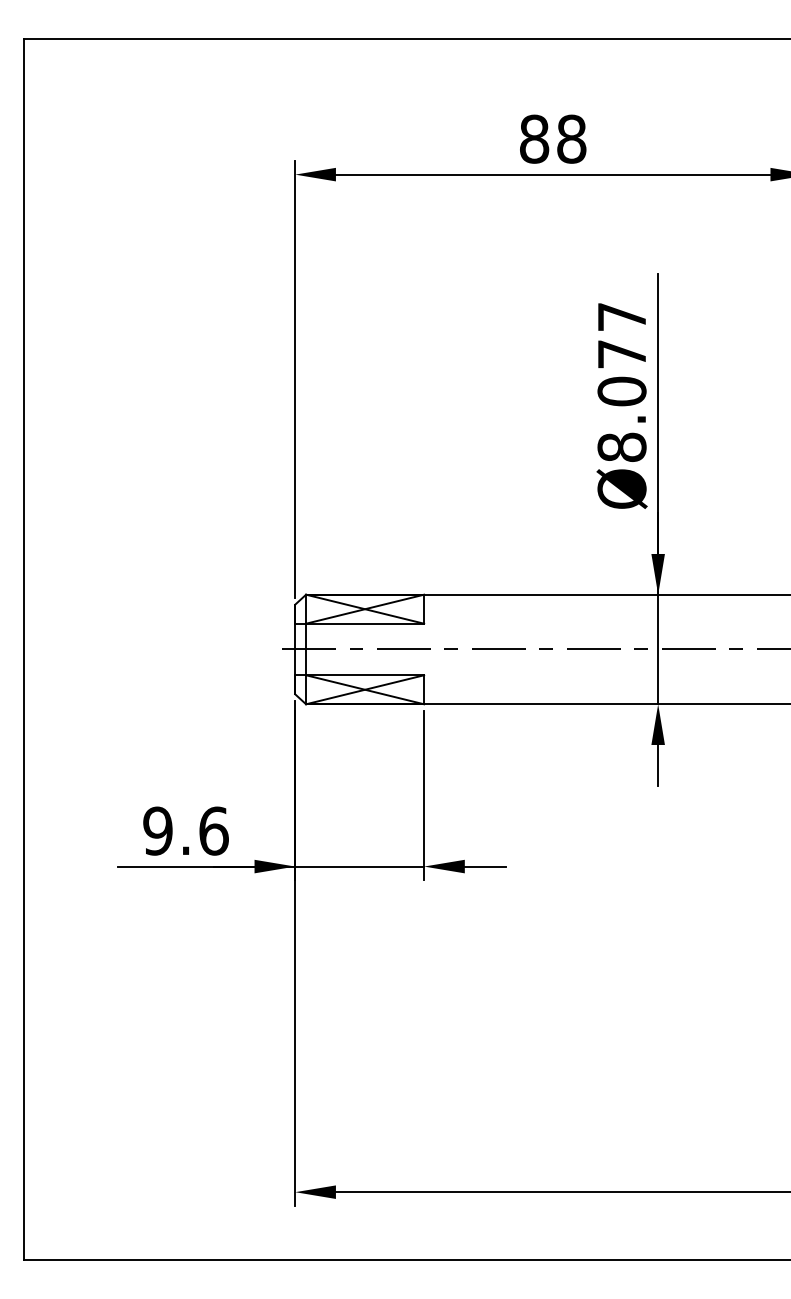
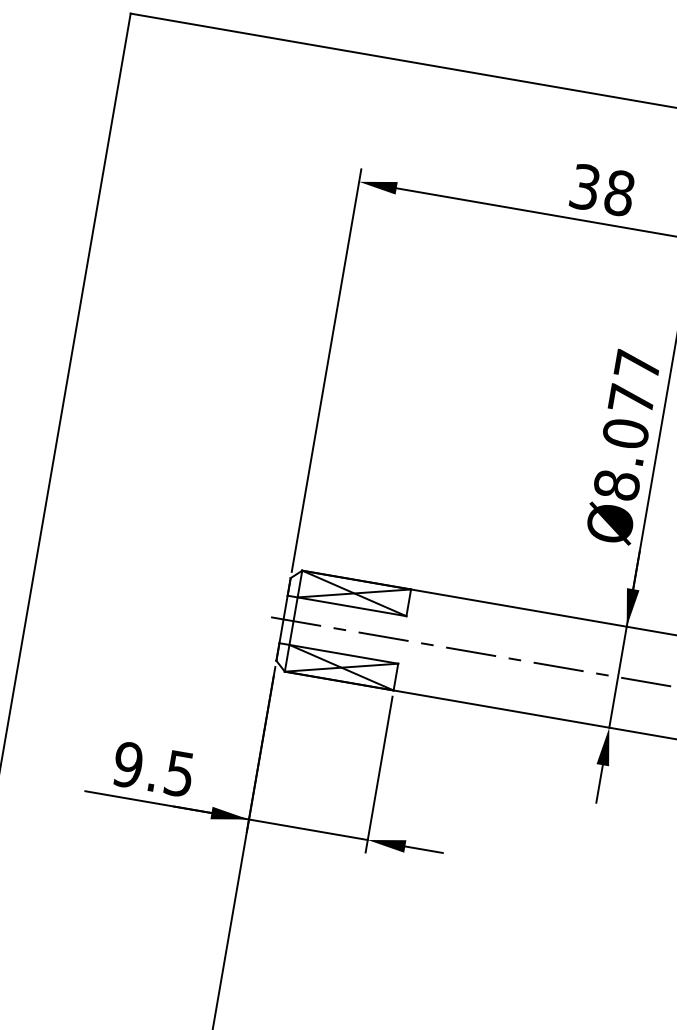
text: (534, 138) -> (585, 186), 88 -> 38
text: (213, 830) -> (179, 773), 9.6 -> 9.5

